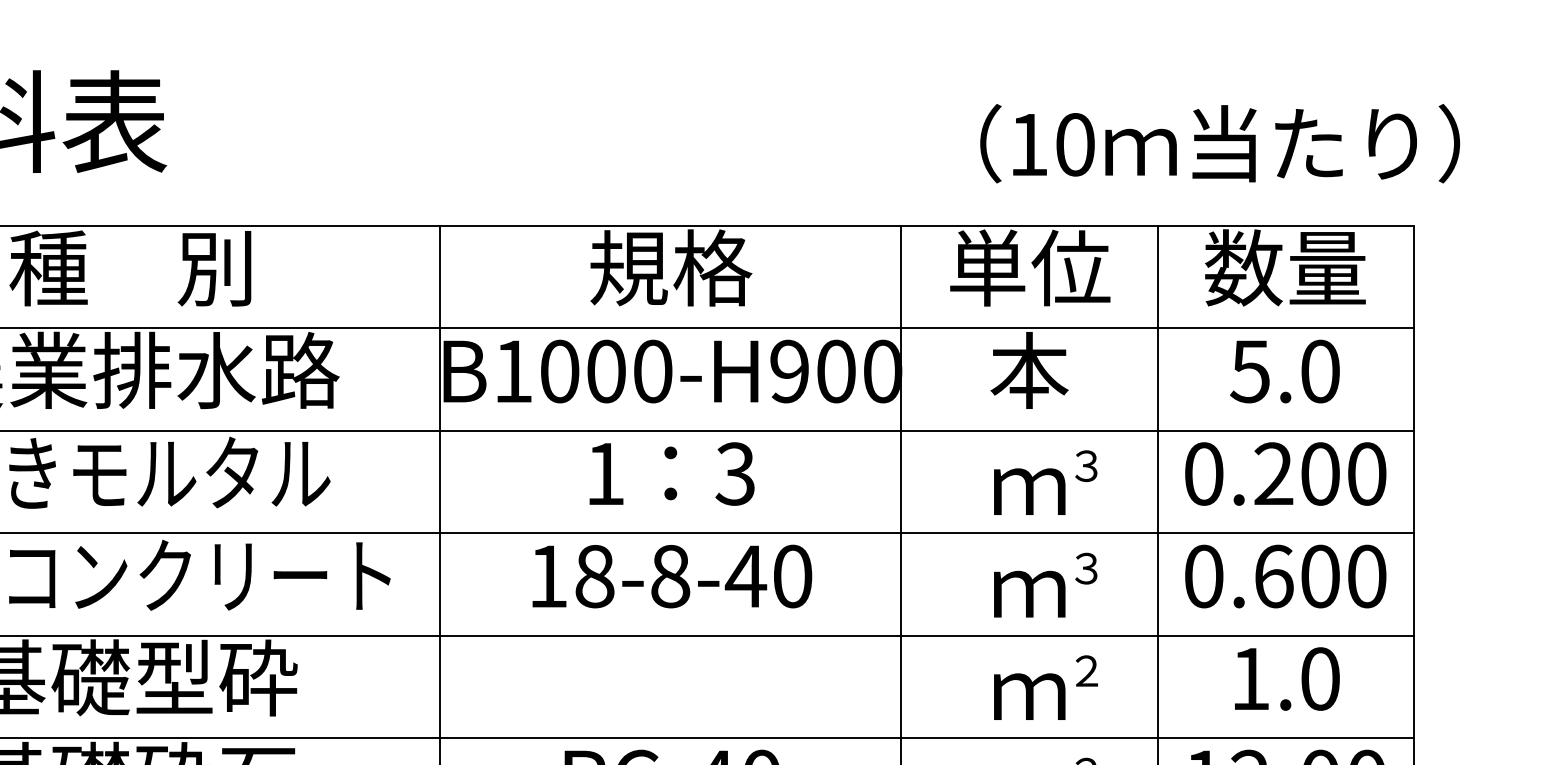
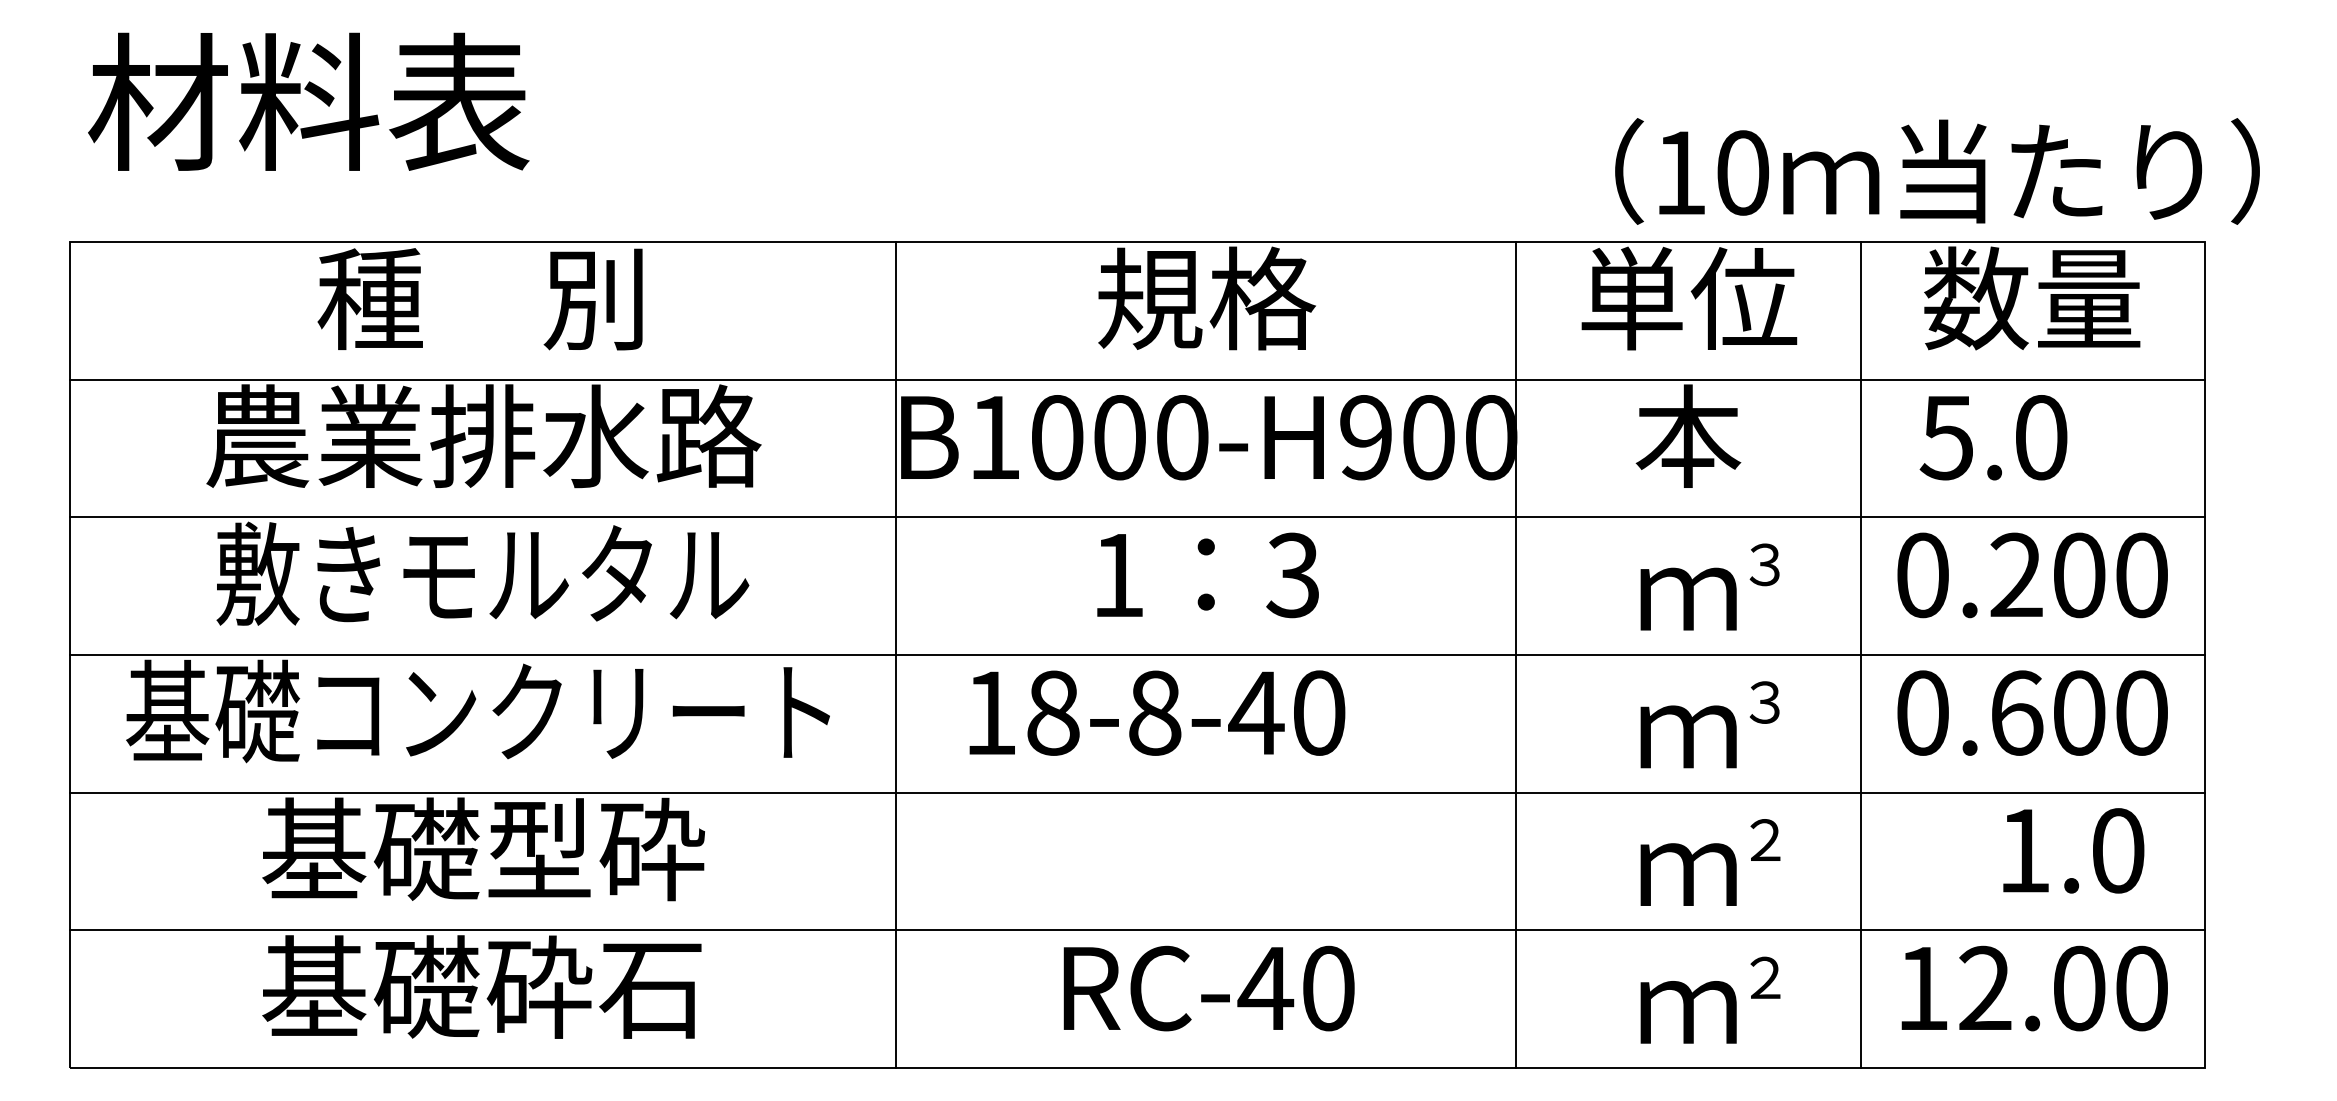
text: (1220, 143) -> (1937, 171), moved
text: (1284, 371) -> (1993, 437), moved
text: (672, 576) -> (1157, 712), moved
text: (1287, 678) -> (2073, 850), moved

